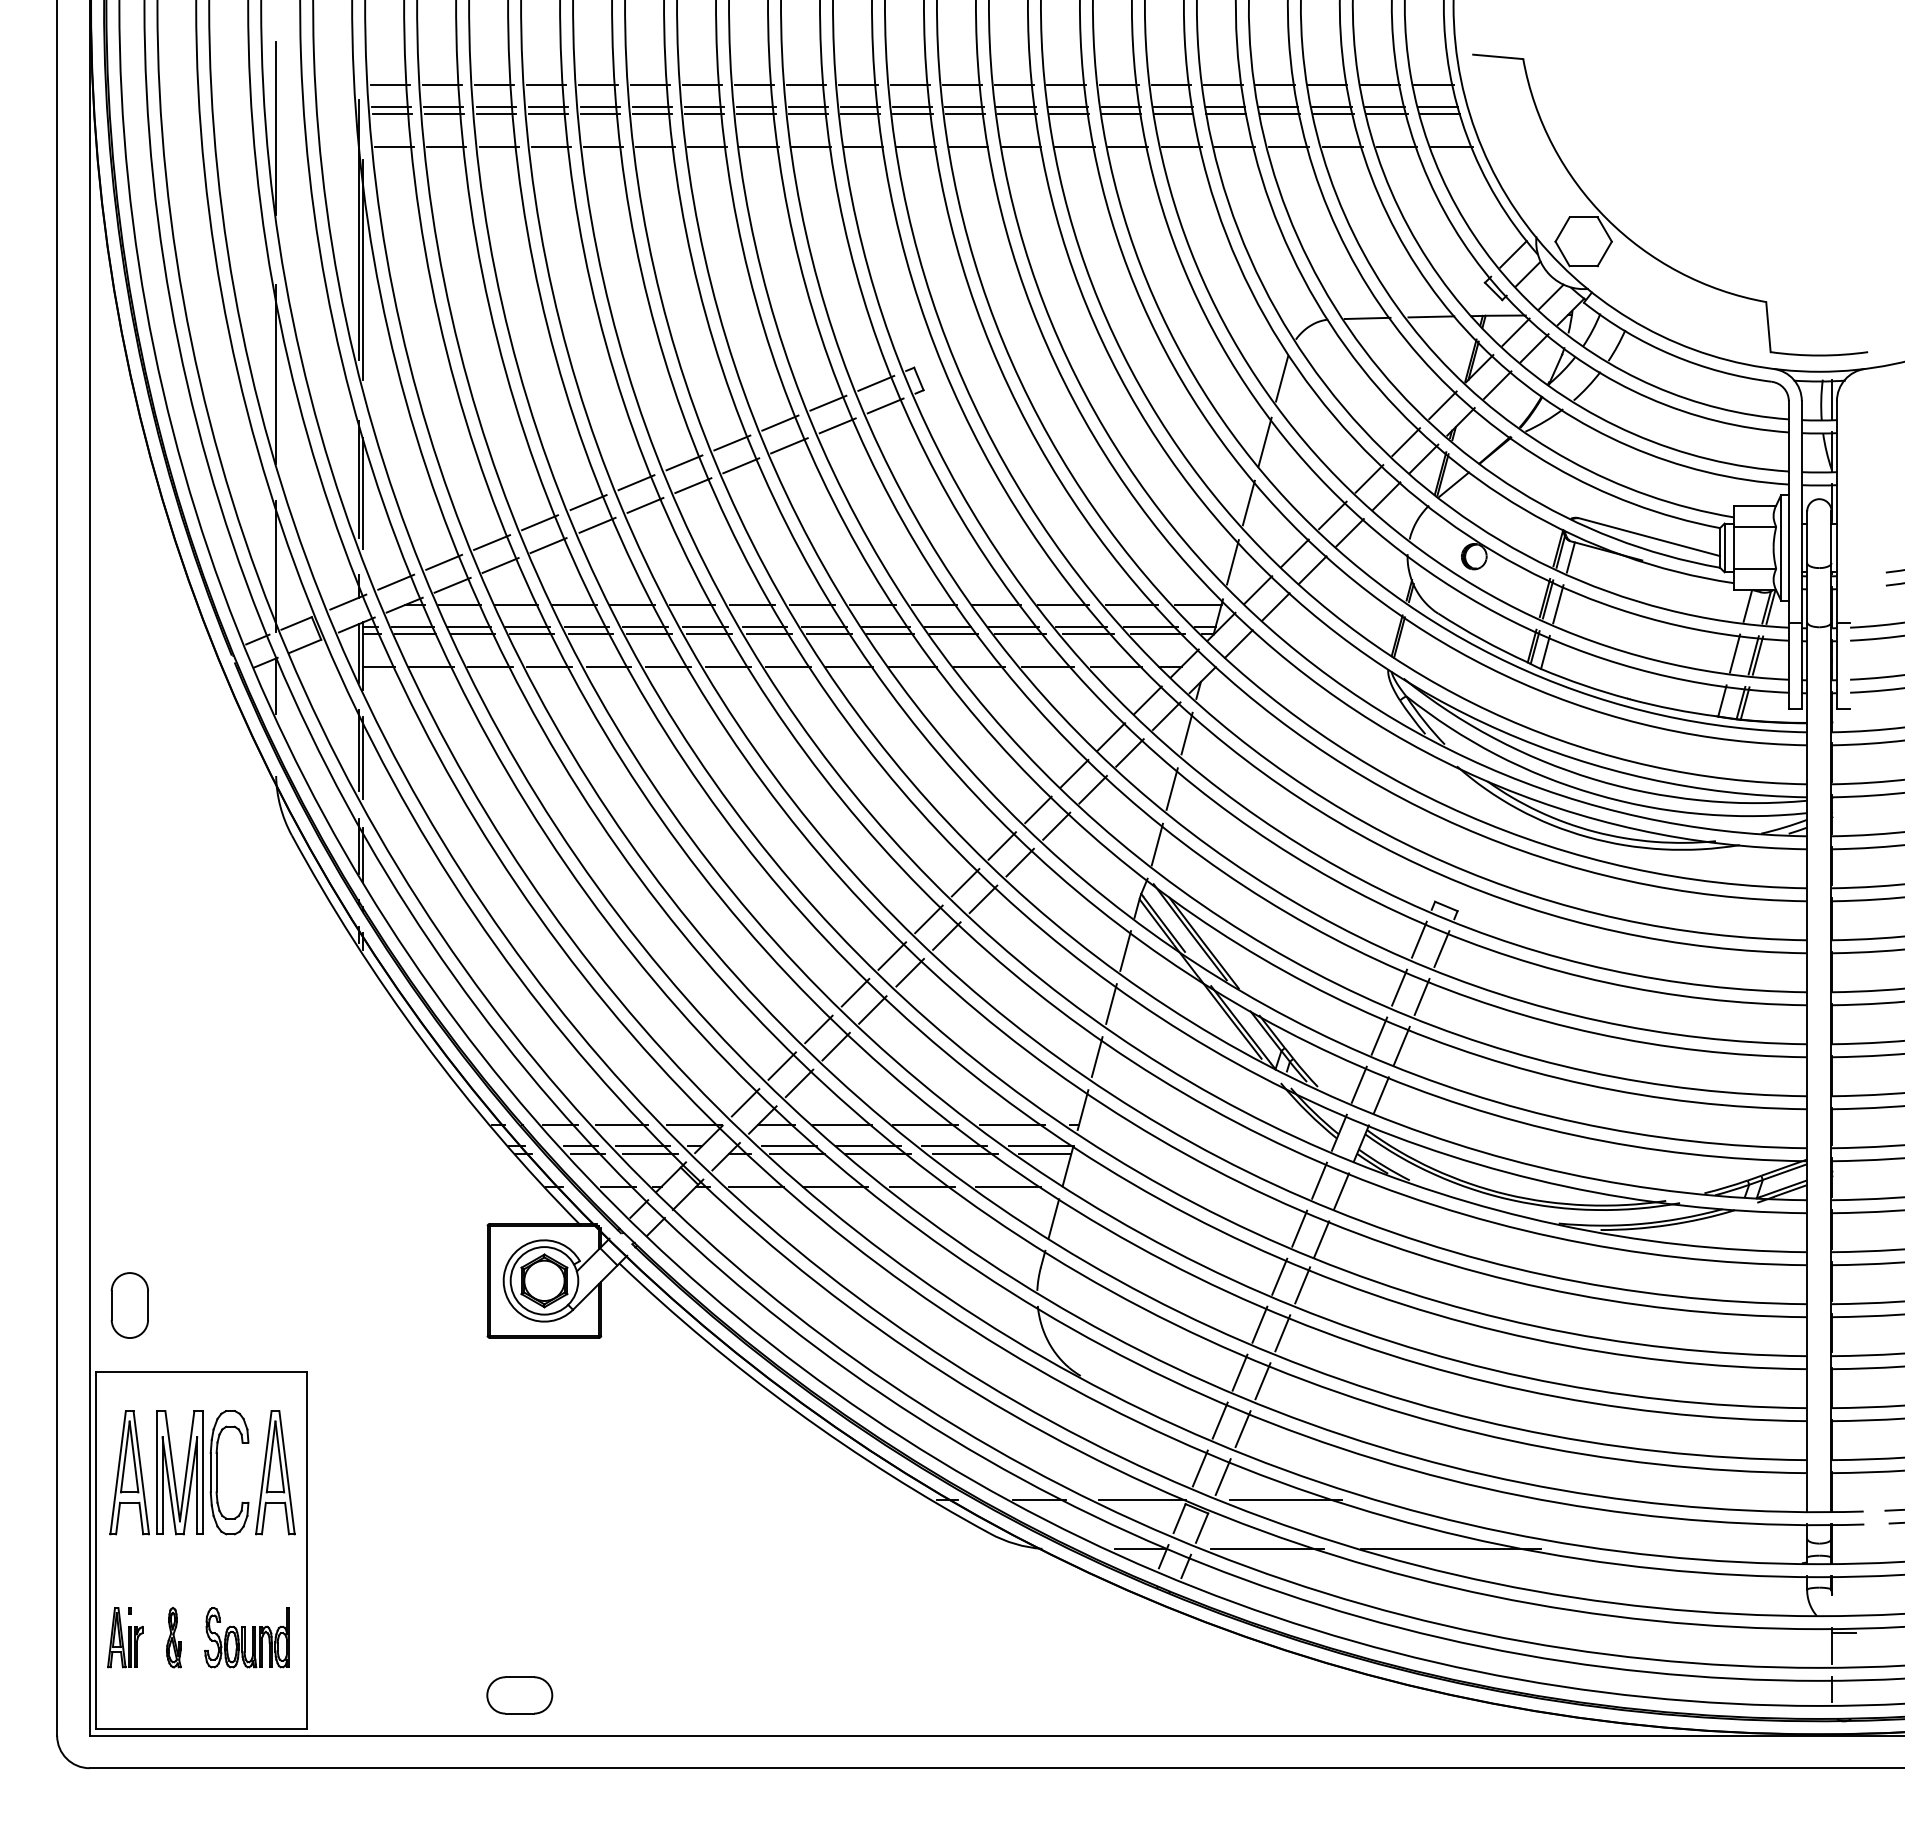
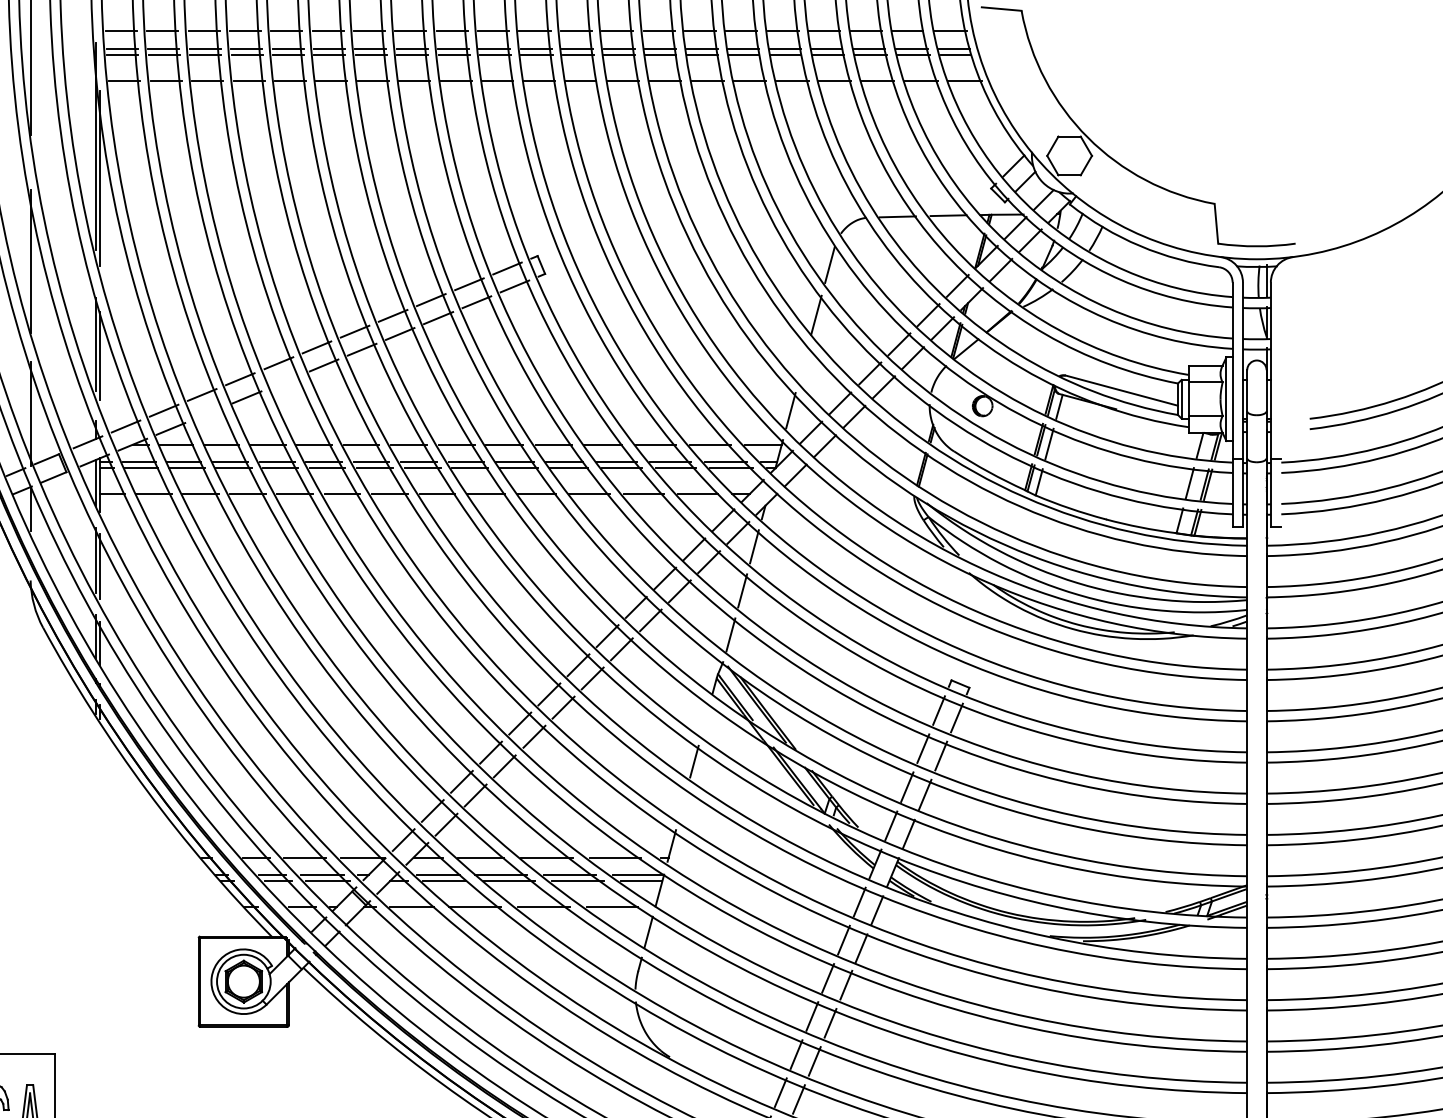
line: (1248, 502) -> (803, 363), removed
line: (597, 524) -> (285, 380), removed
line: (500, 565) -> (208, 413), removed
line: (1125, 950) -> (705, 719), removed
line: (1096, 1056) -> (682, 803), removed

